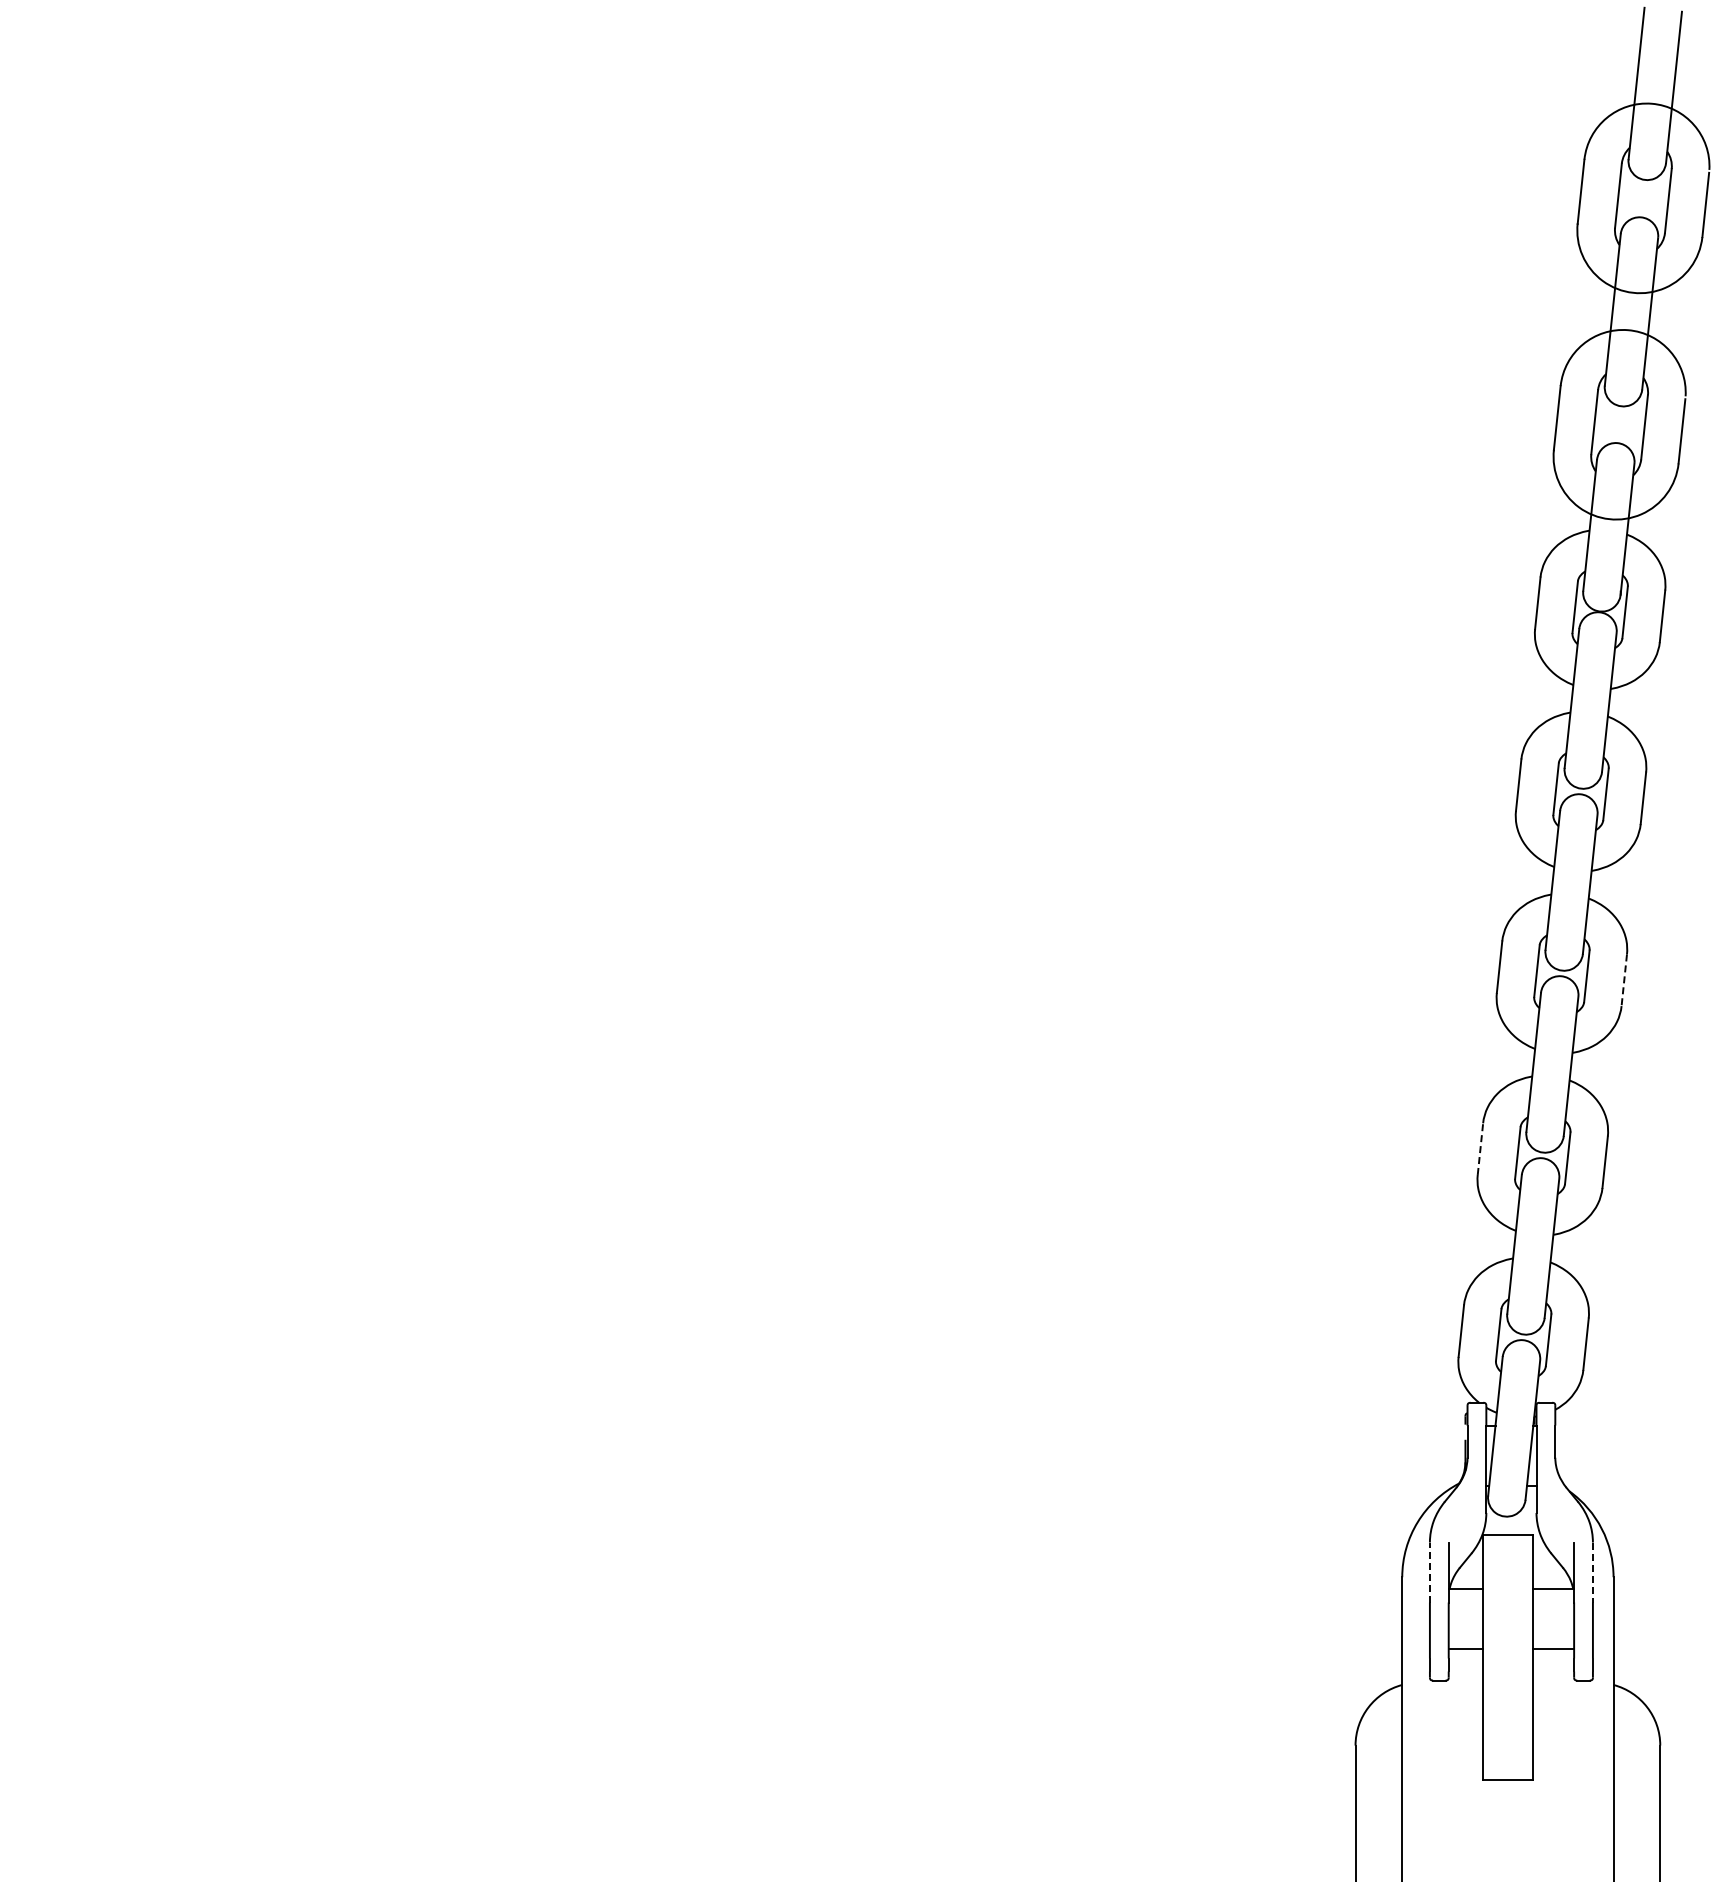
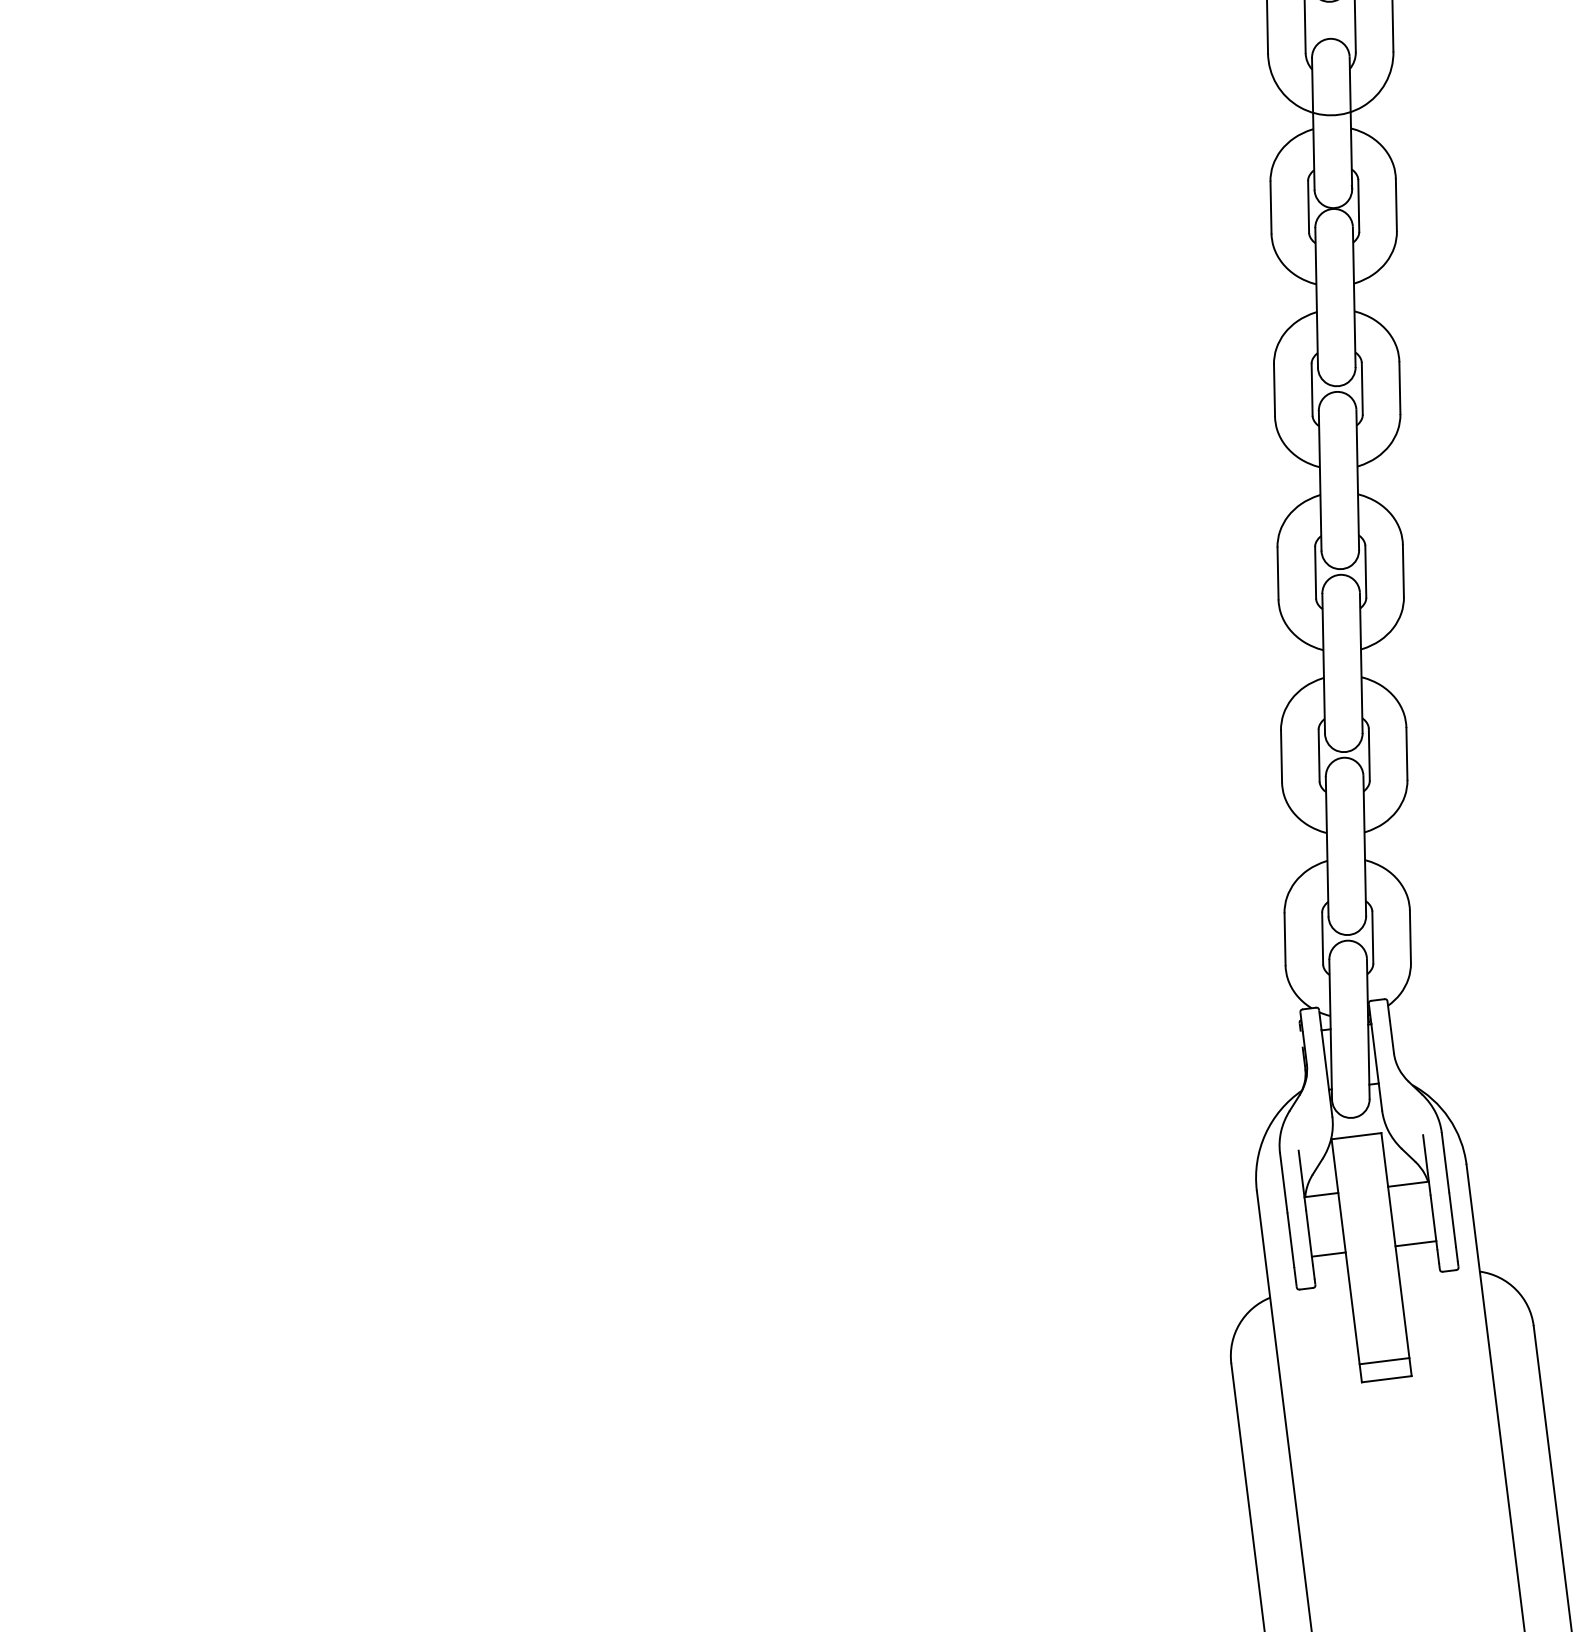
line: (1624, 980) -> (1403, 571), dashed -> solid
line: (1480, 1149) -> (1281, 756), dashed -> solid
line: (1429, 1572) -> (1283, 1182), dashed -> solid
line: (1592, 1572) -> (1445, 1162), dashed -> solid
line: (1507, 1762) -> (1384, 1361), added

